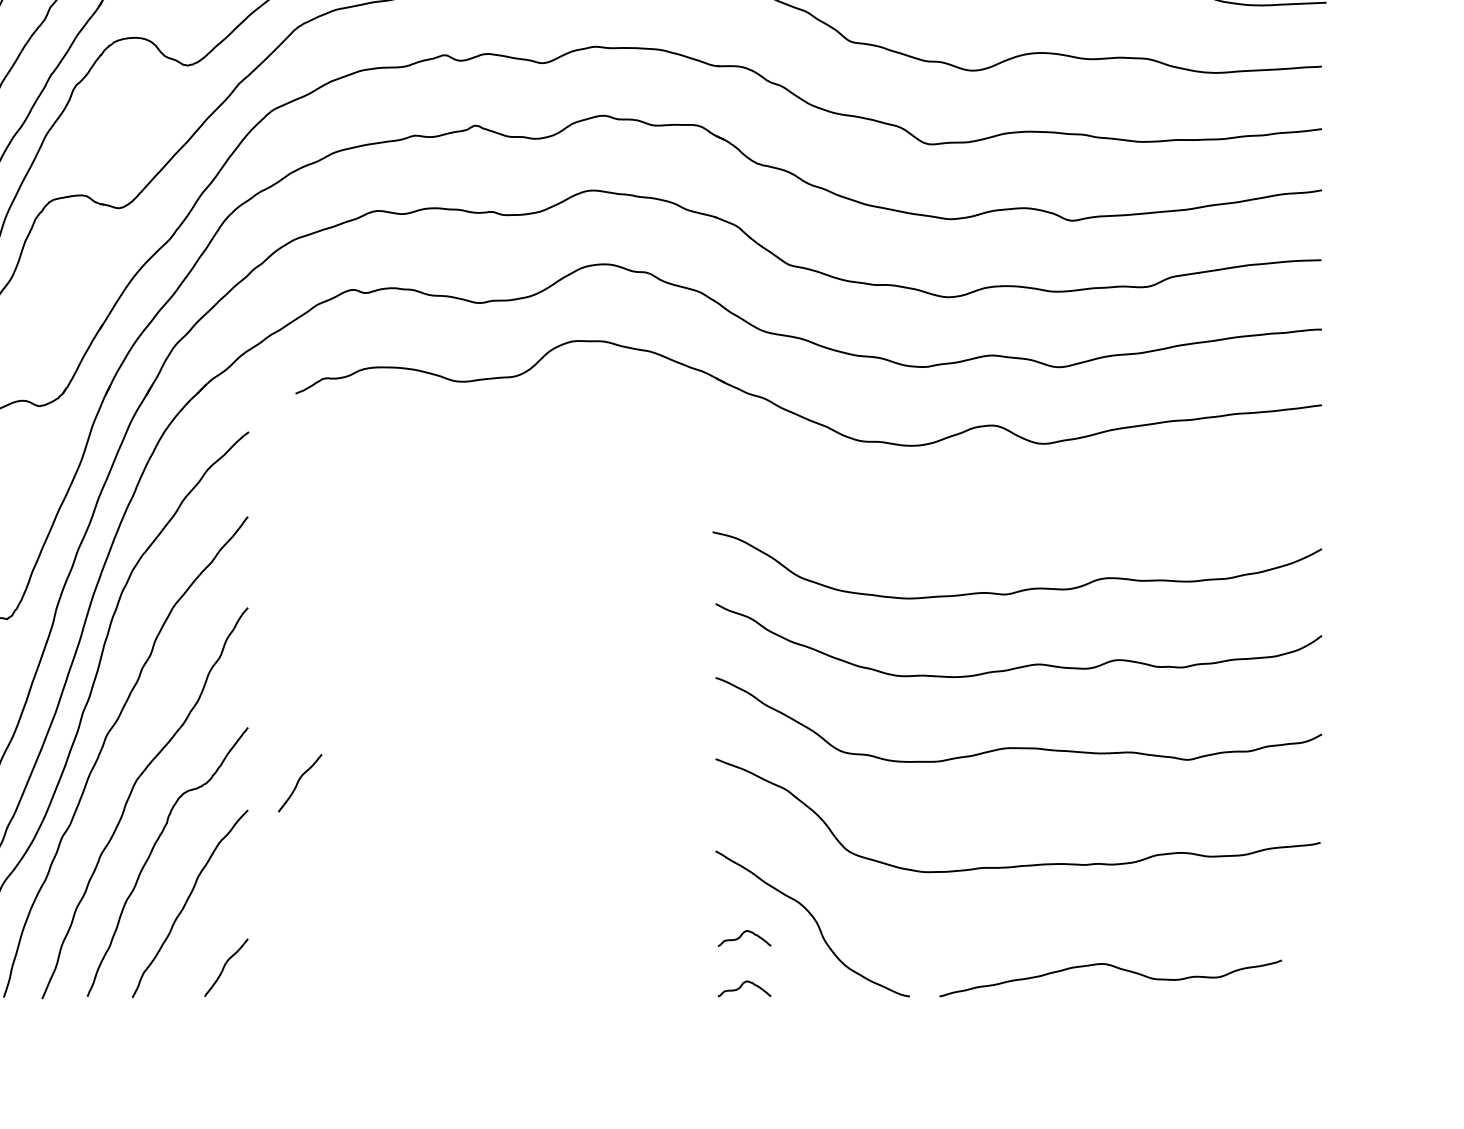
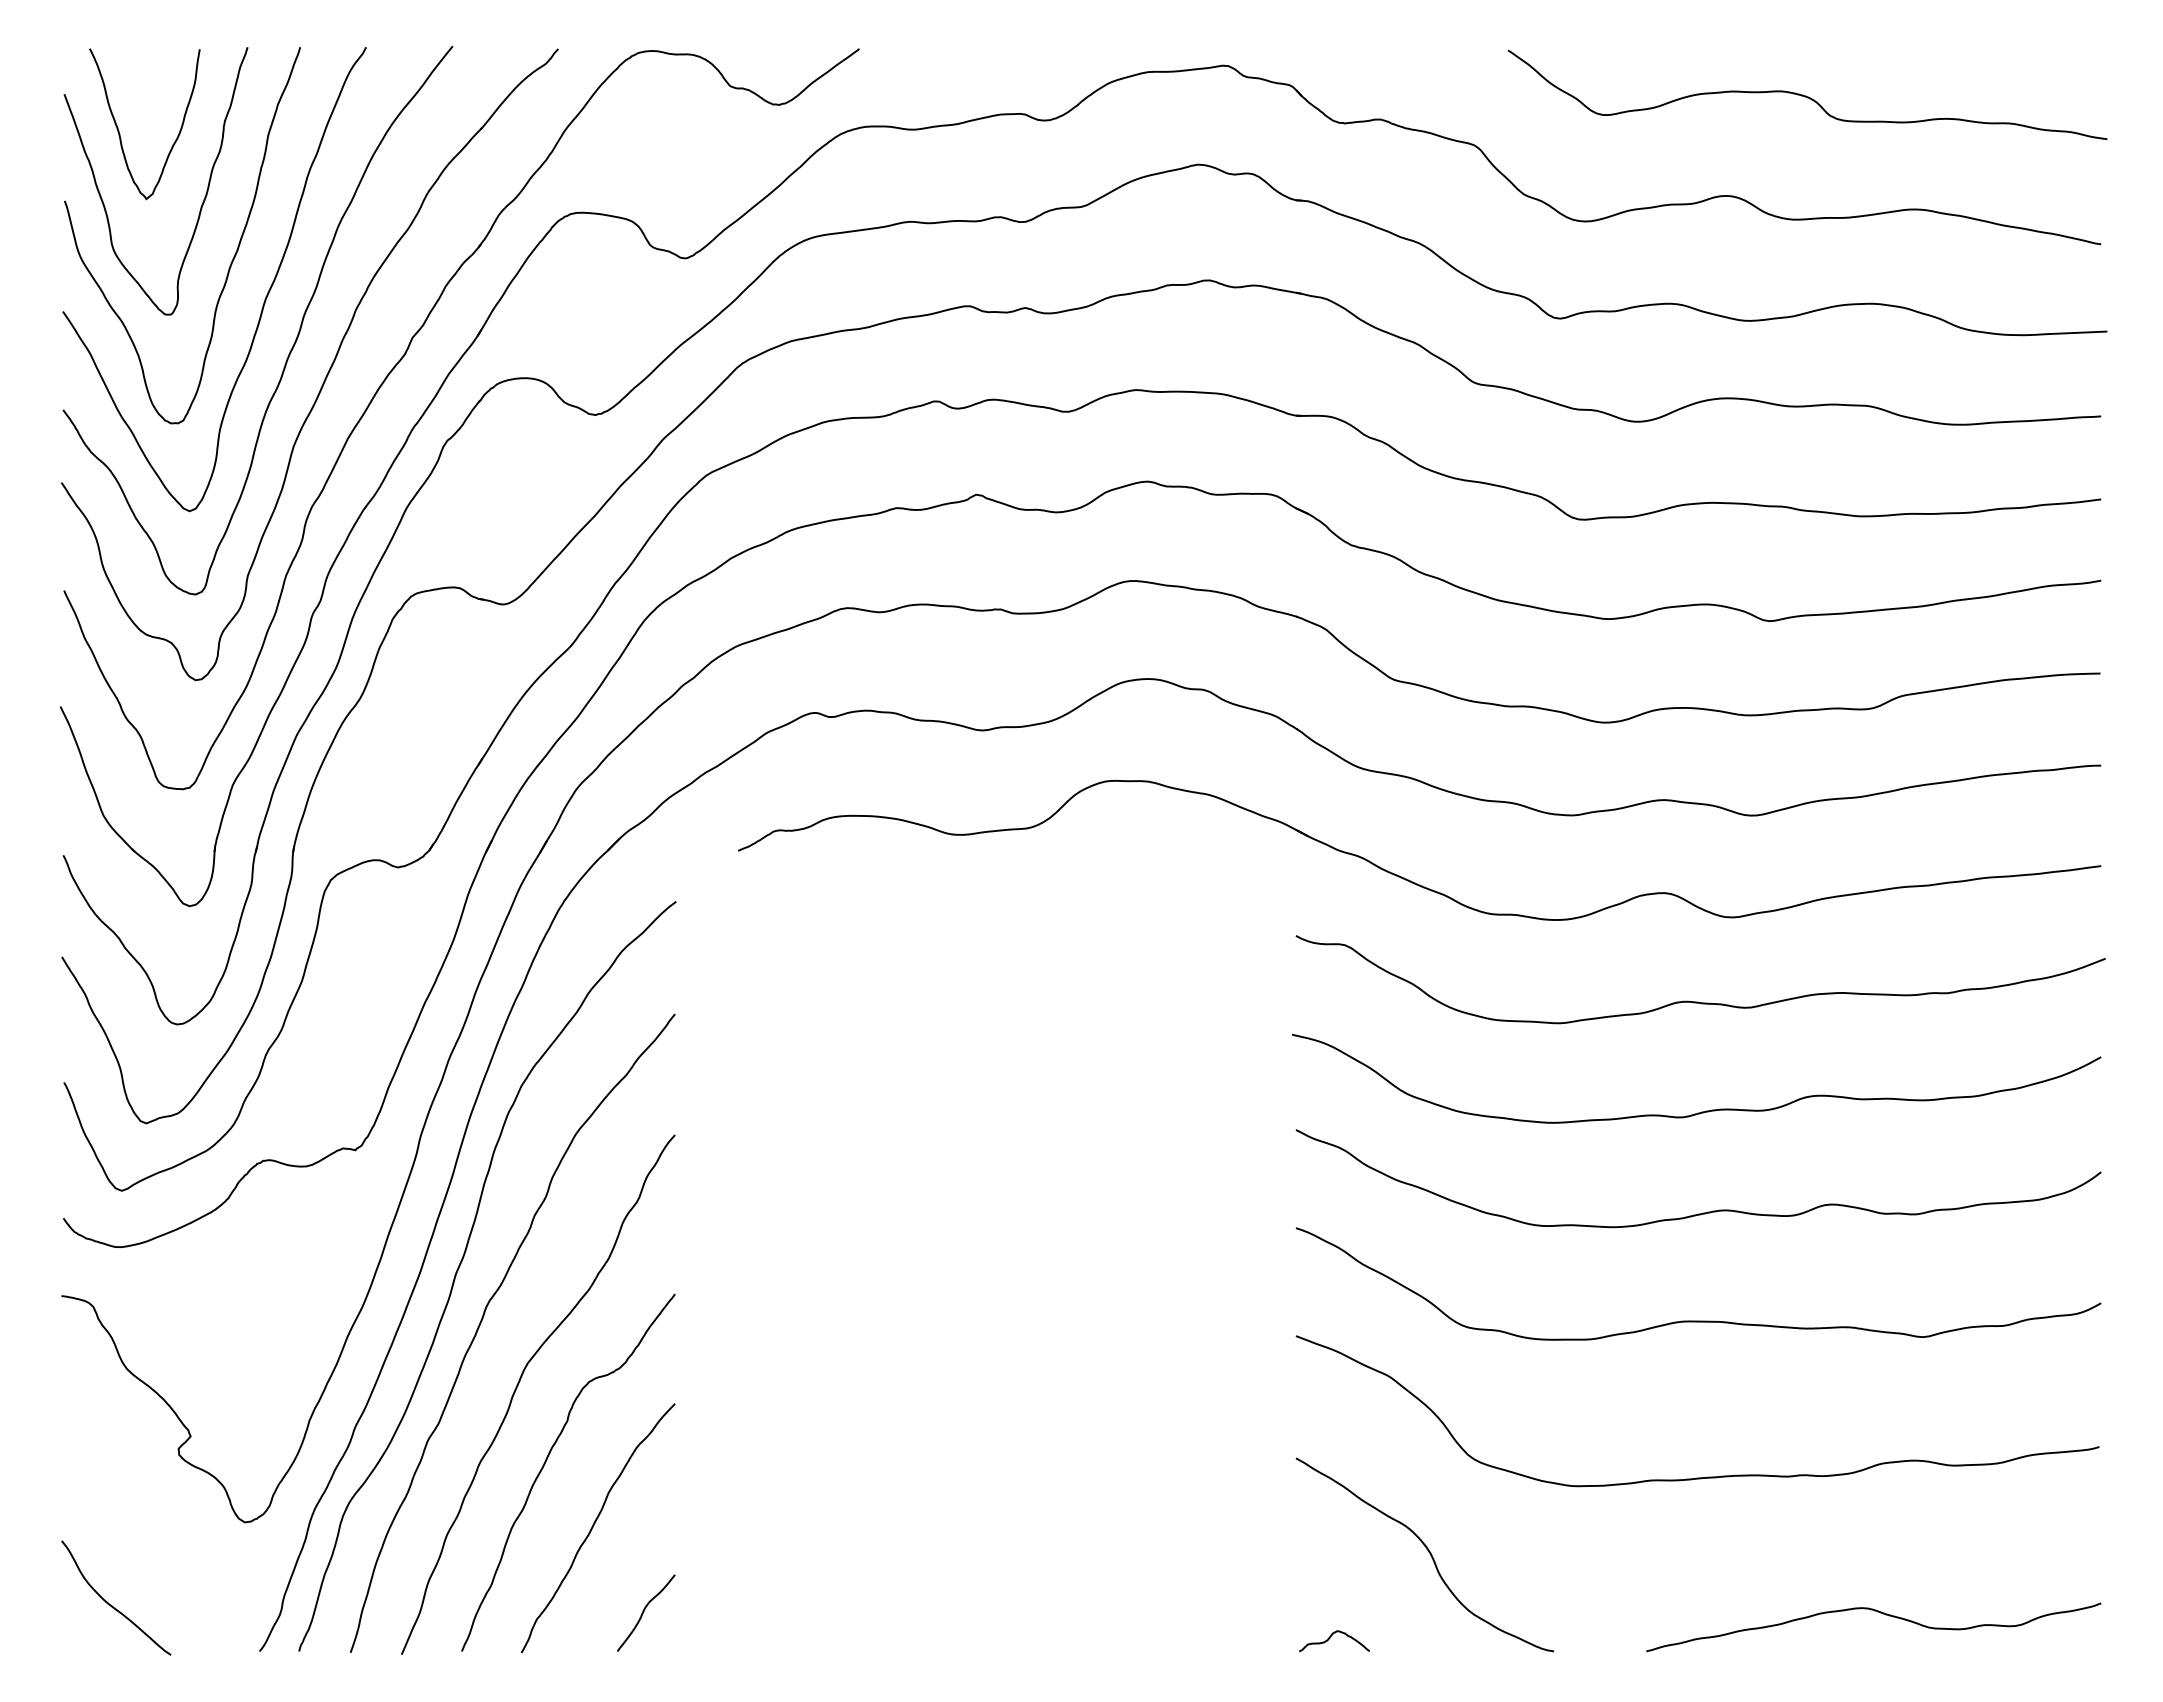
curve: (1018, 507) -> (1698, 1001), added
curve: (298, 782) -> (742, 1366), removed
curve: (741, 936) -> (1330, 1571), removed
curve: (1113, 967) -> (1877, 1612), moved

